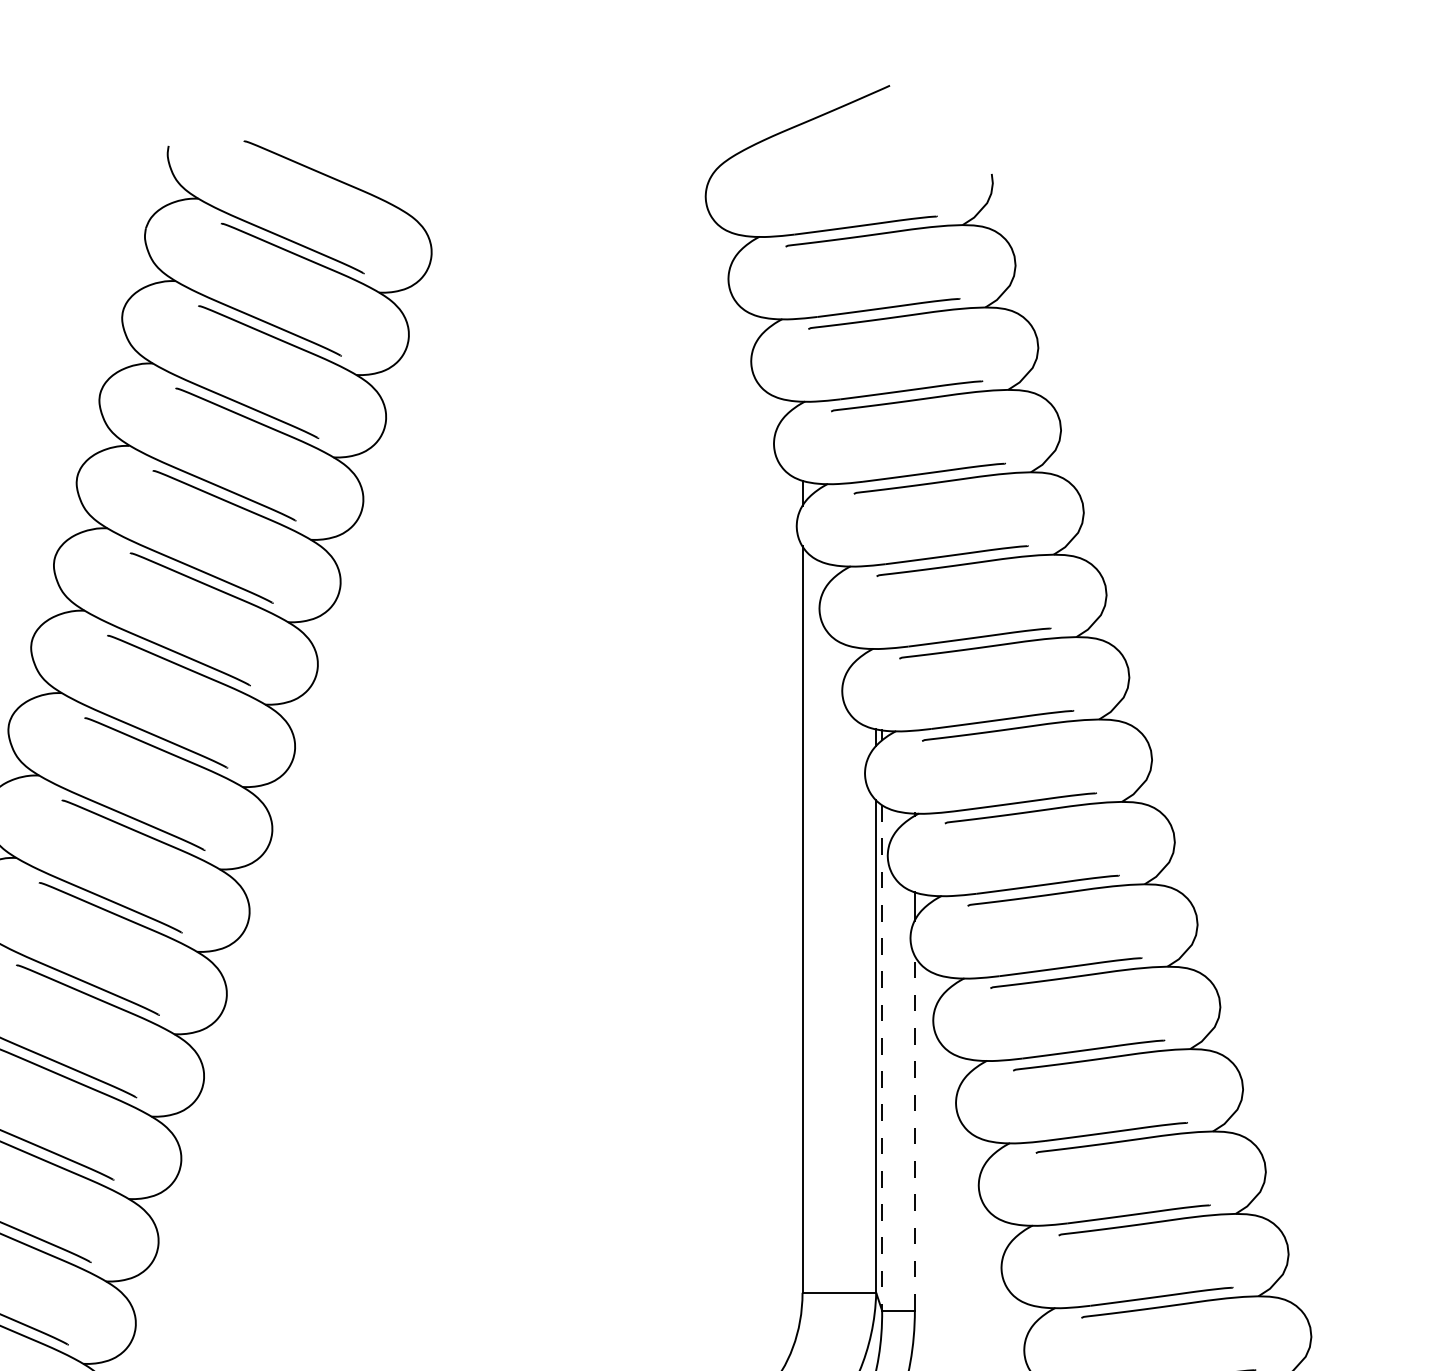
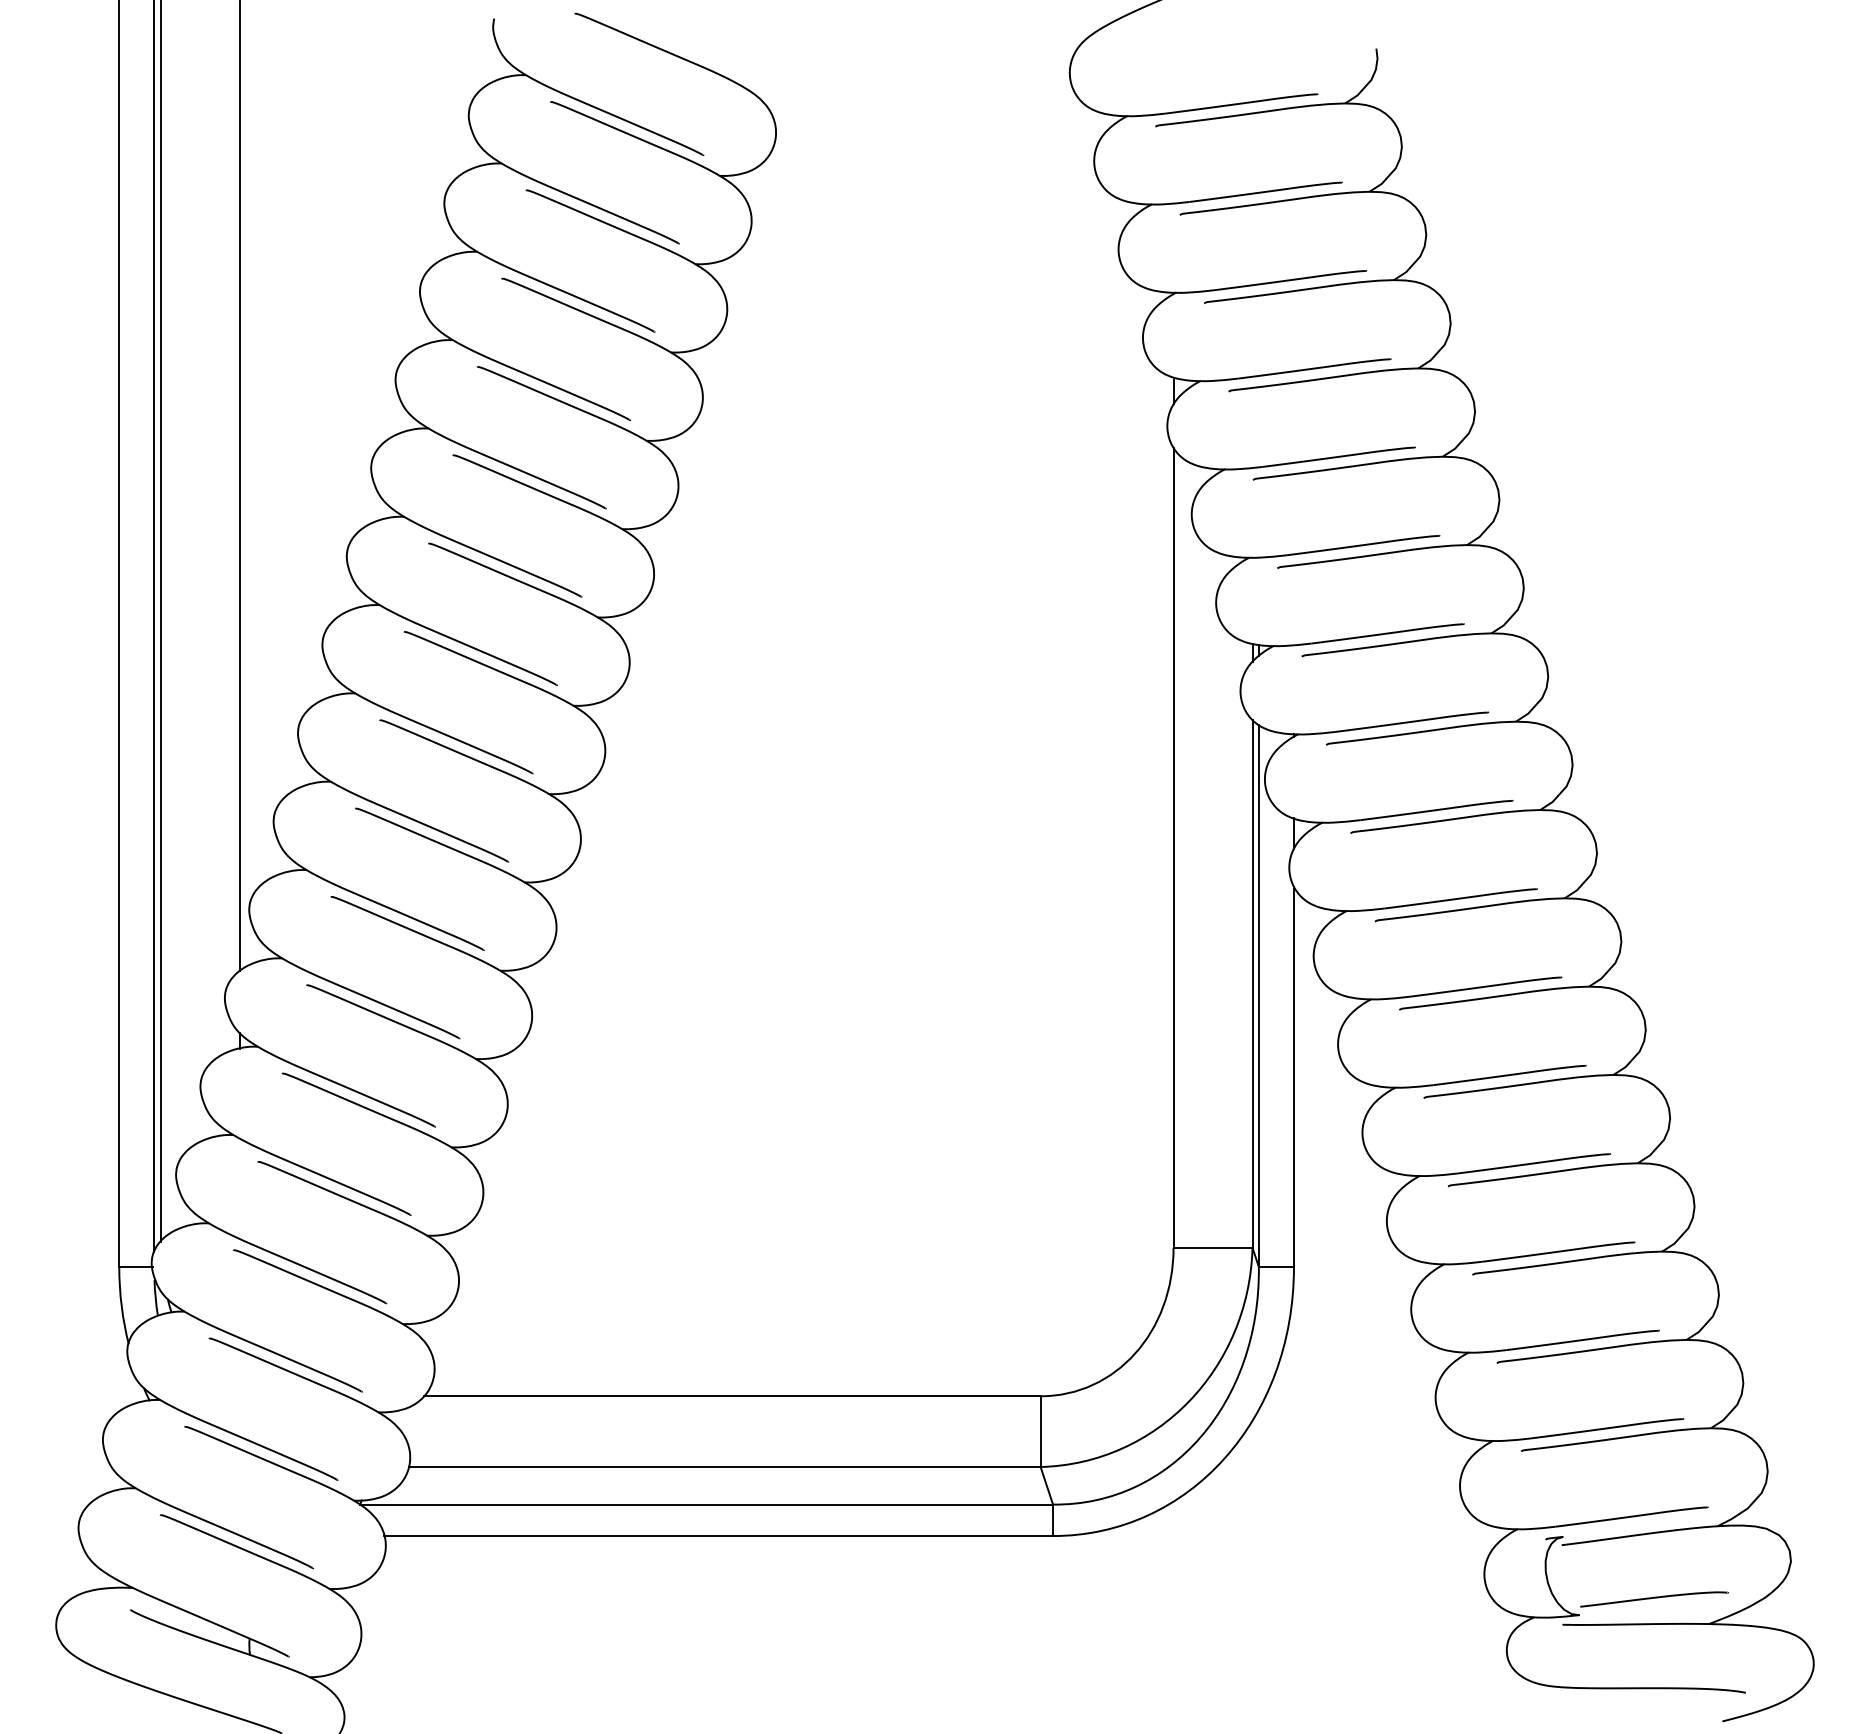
line: (881, 1058) -> (1258, 996), dashed -> solid
line: (914, 1132) -> (1293, 1076), dashed -> solid

